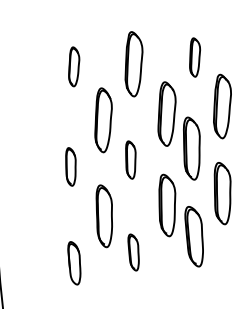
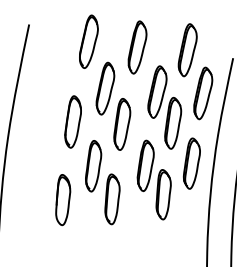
part: (194, 57) -> (187, 50), size x1.67
part: (73, 66) -> (88, 41), size x1.67
part: (131, 160) -> (122, 124), size x1.67
part: (70, 166) -> (72, 121), size x1.67
part: (134, 252) -> (112, 199), size x1.67
part: (75, 263) -> (63, 200), size x1.43

